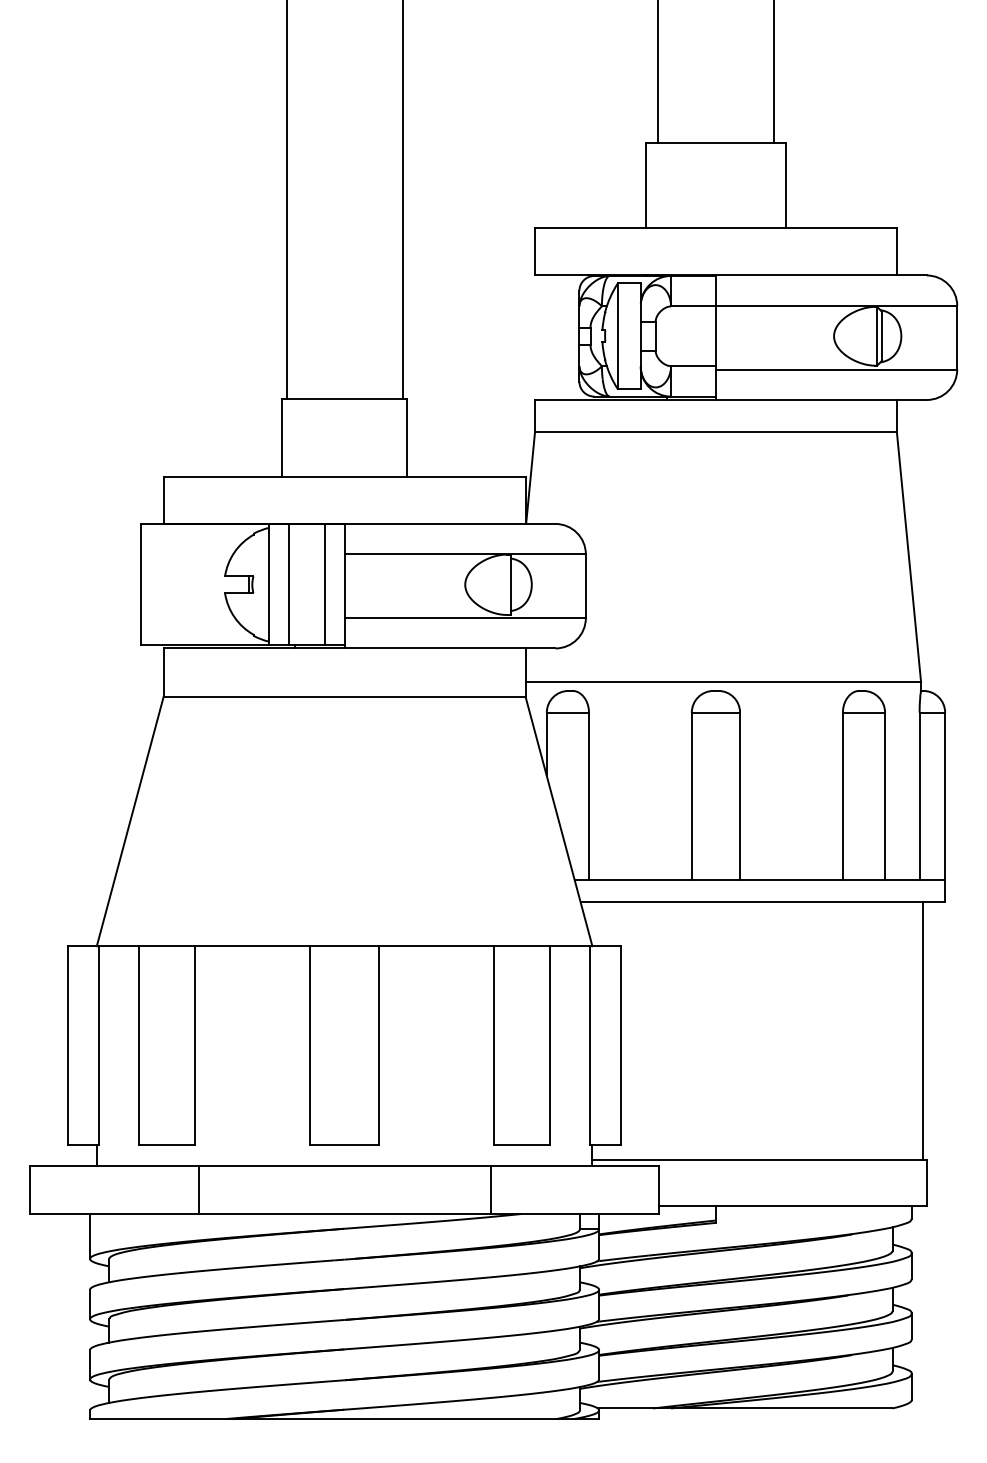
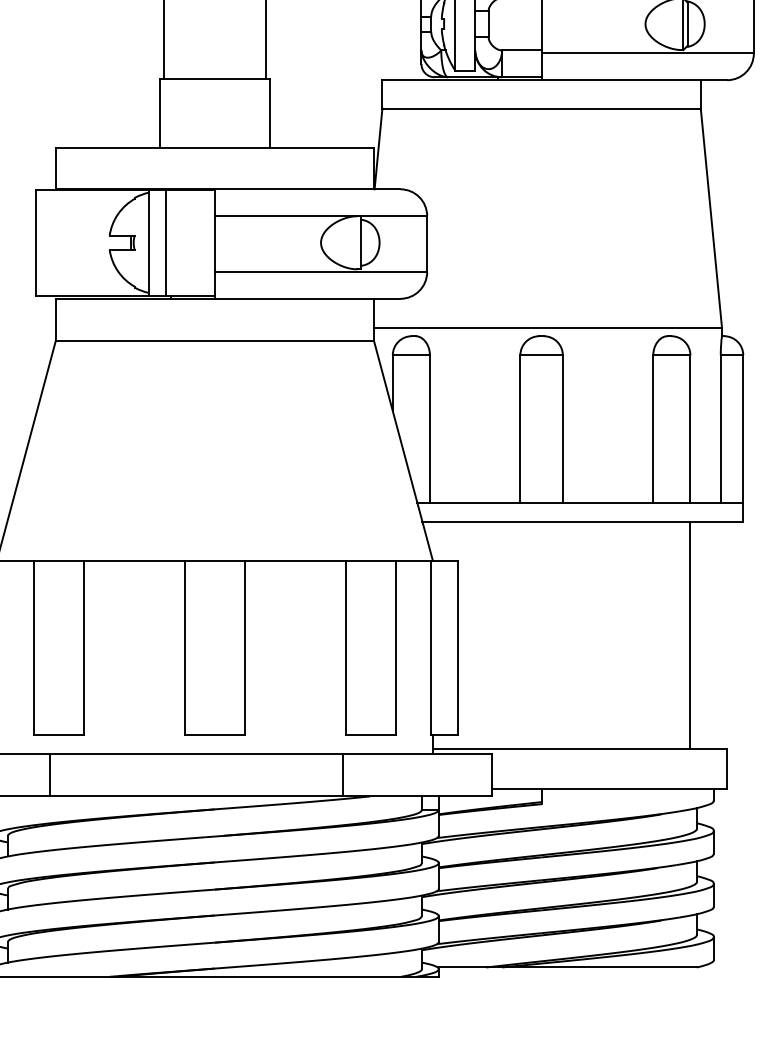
line: (325, 584) -> (198, 242), removed
line: (923, 1030) -> (689, 634), moved
line: (198, 1190) -> (50, 775), moved

